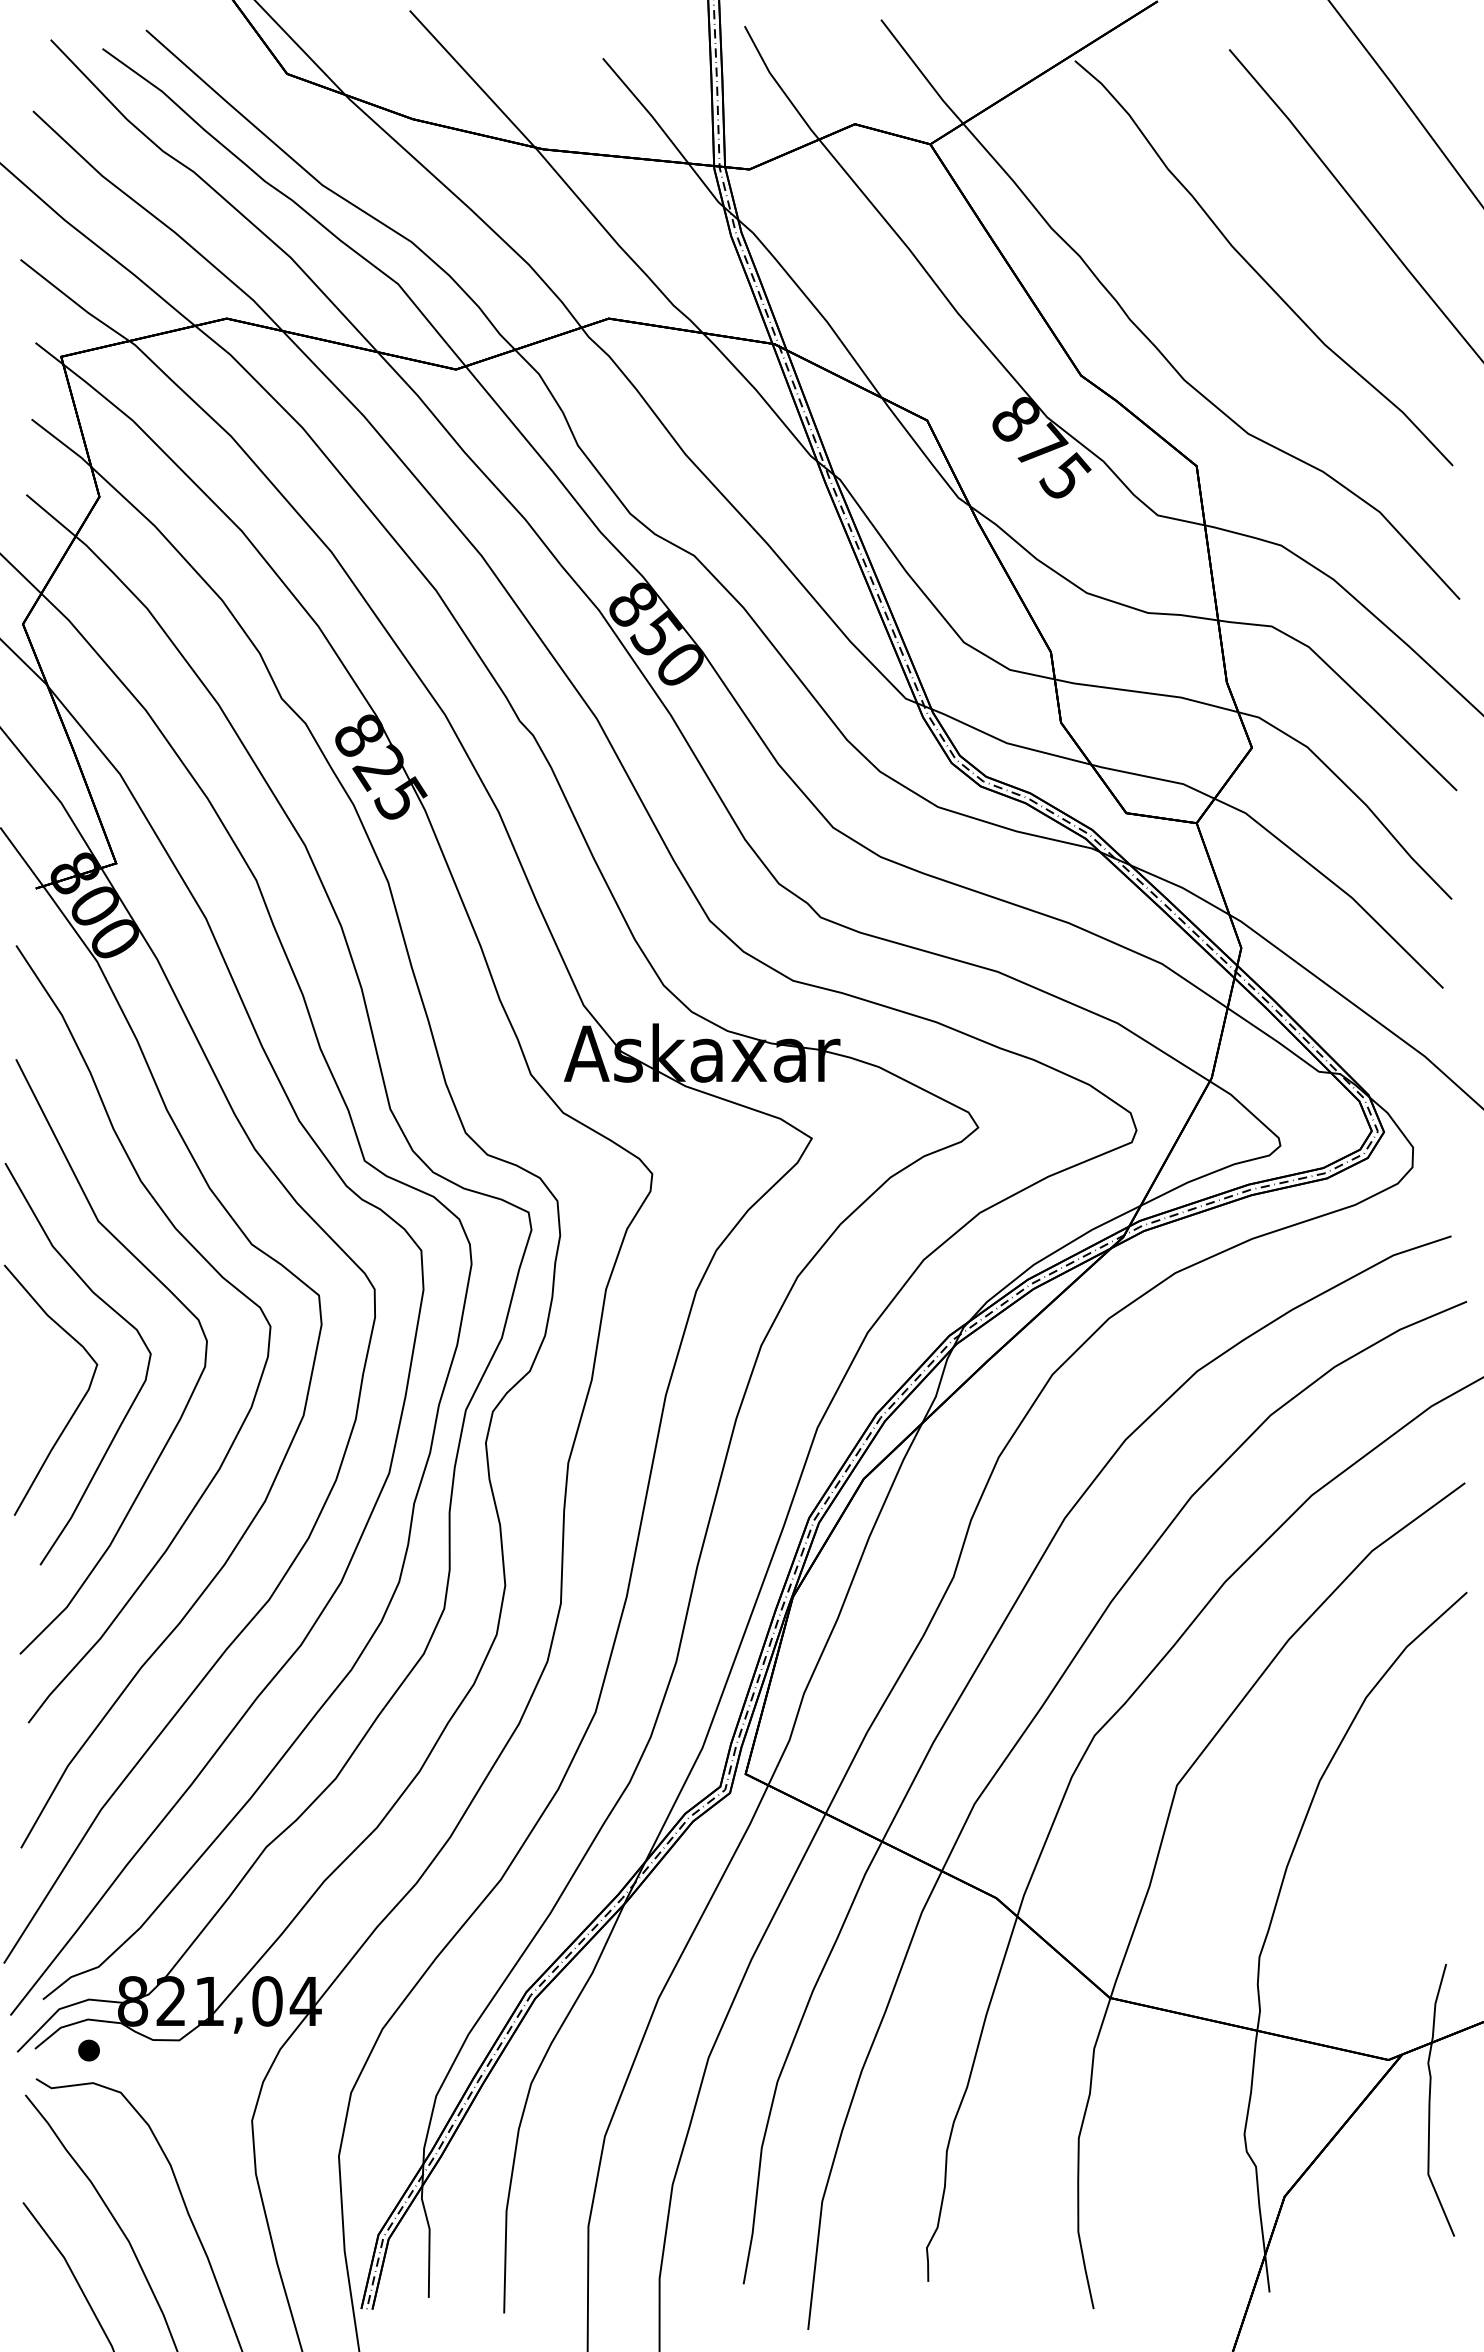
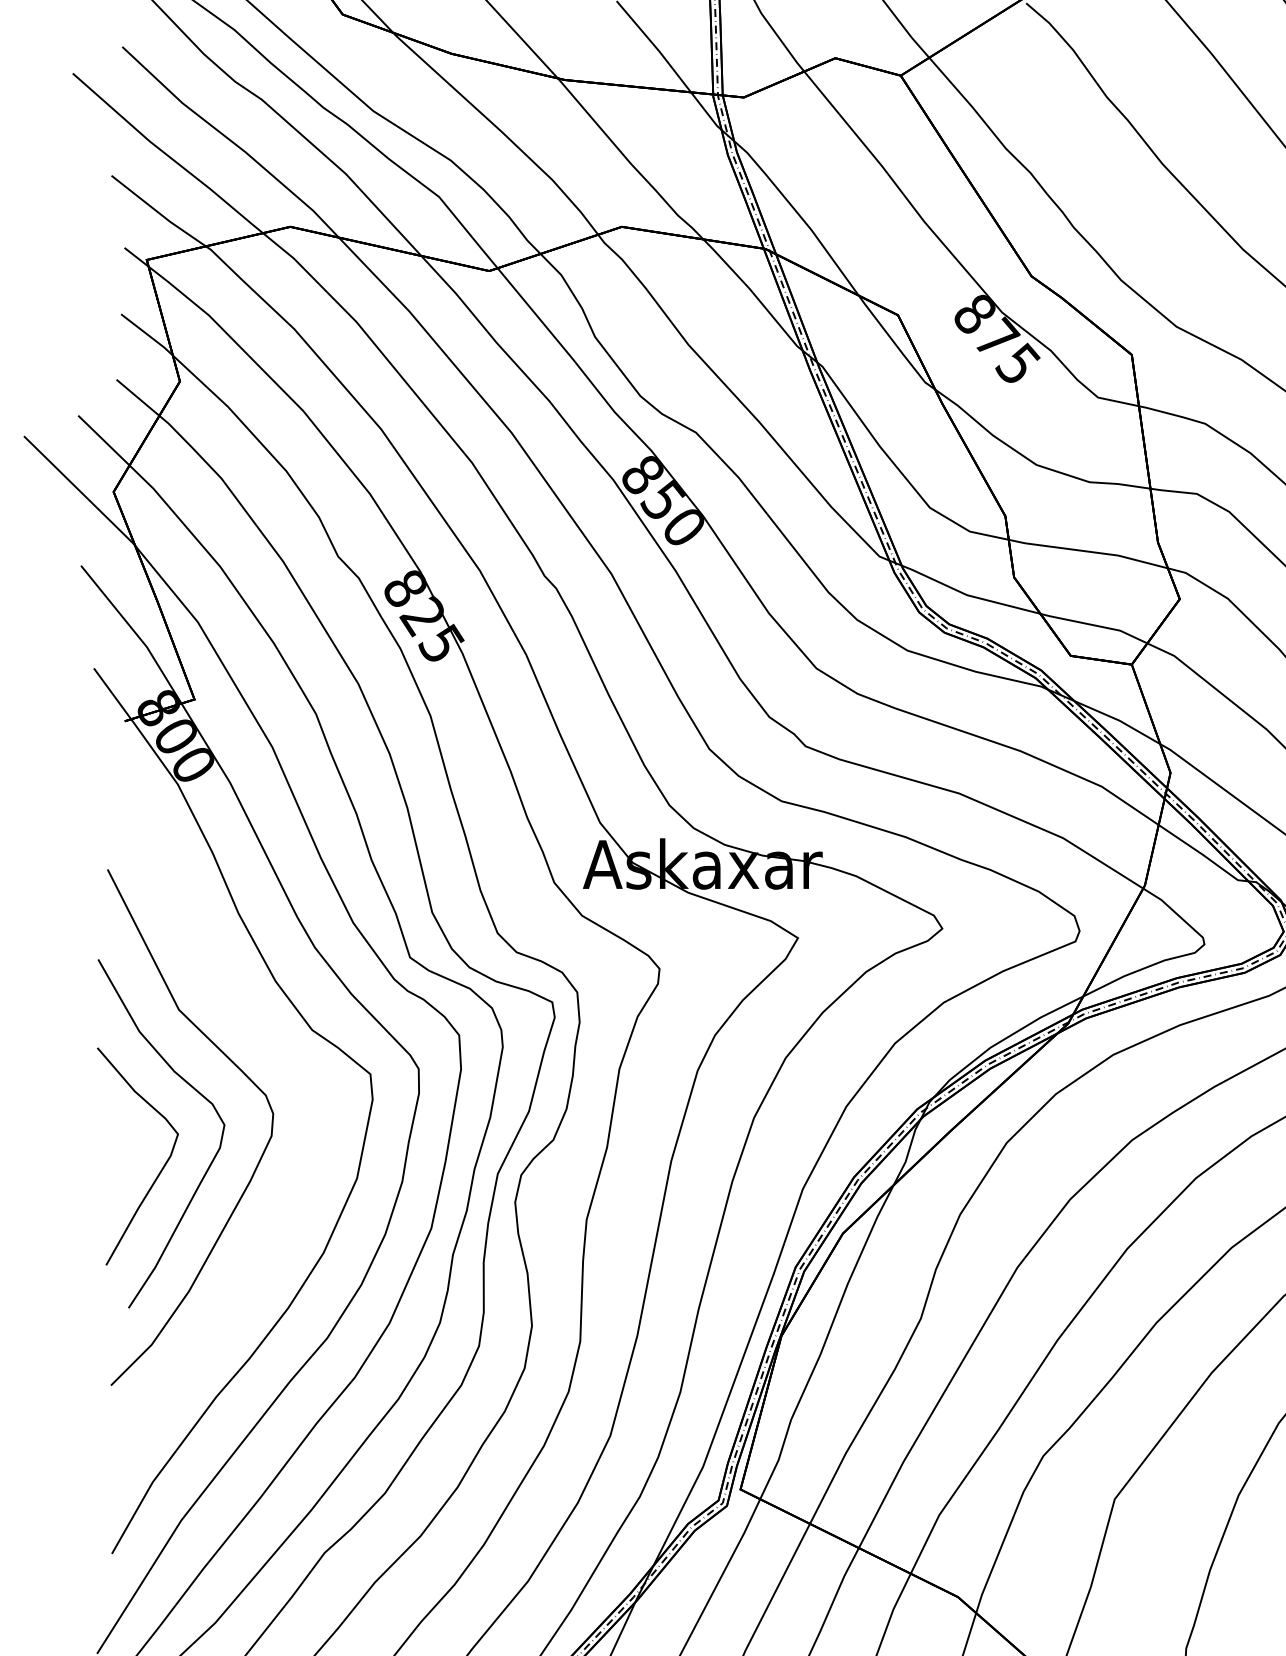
curve: (210, 1266) -> (276, 1049), removed

